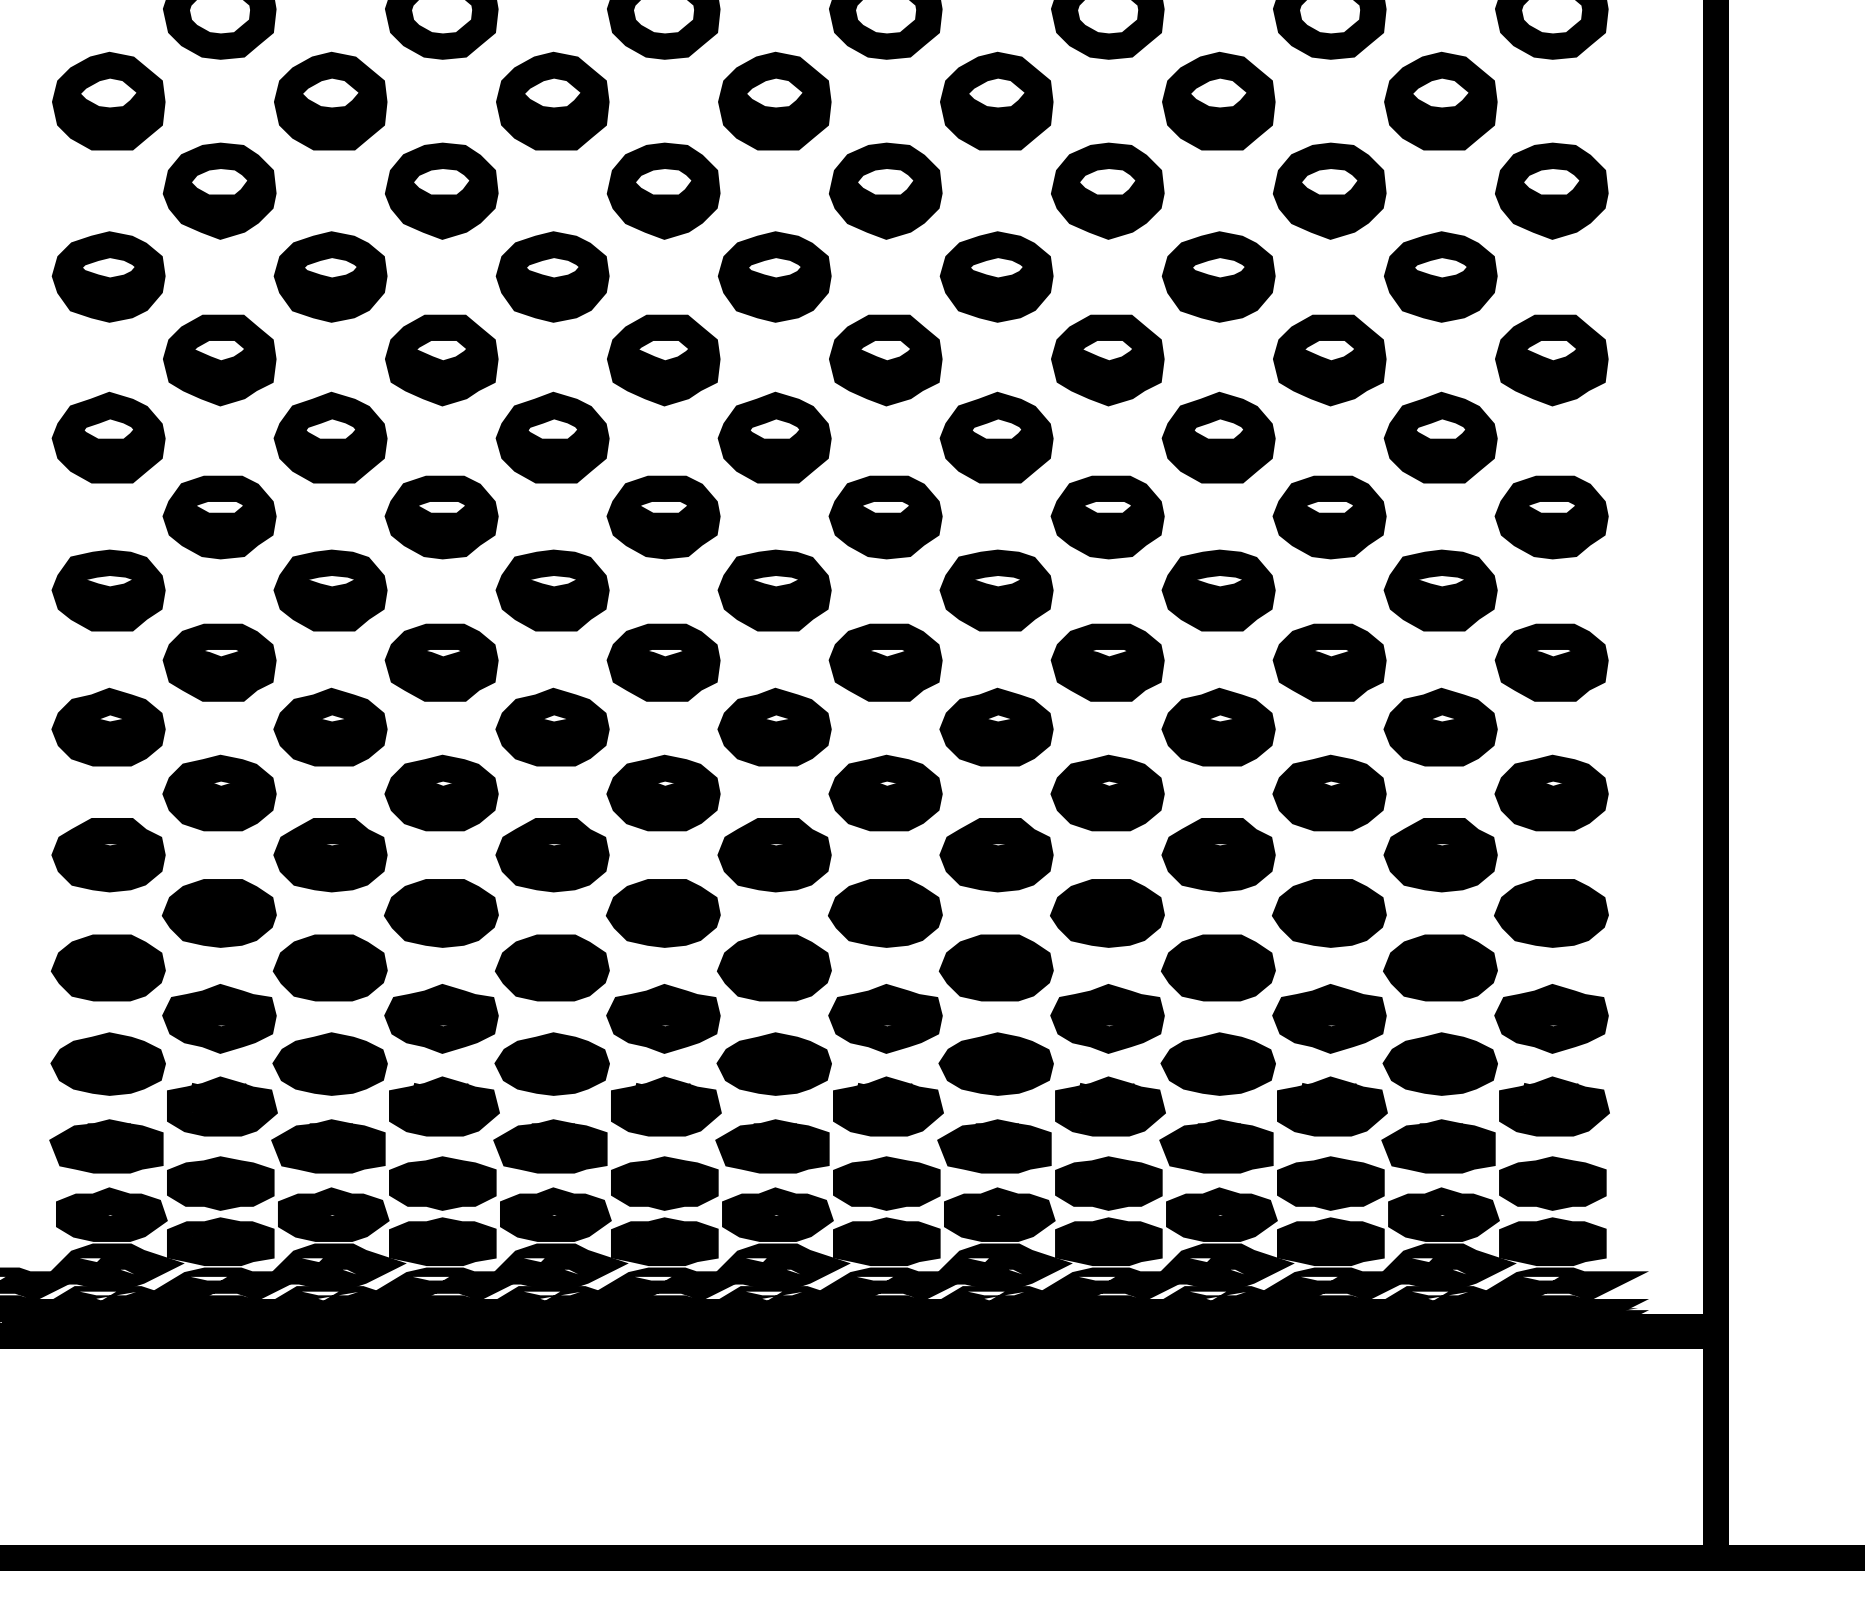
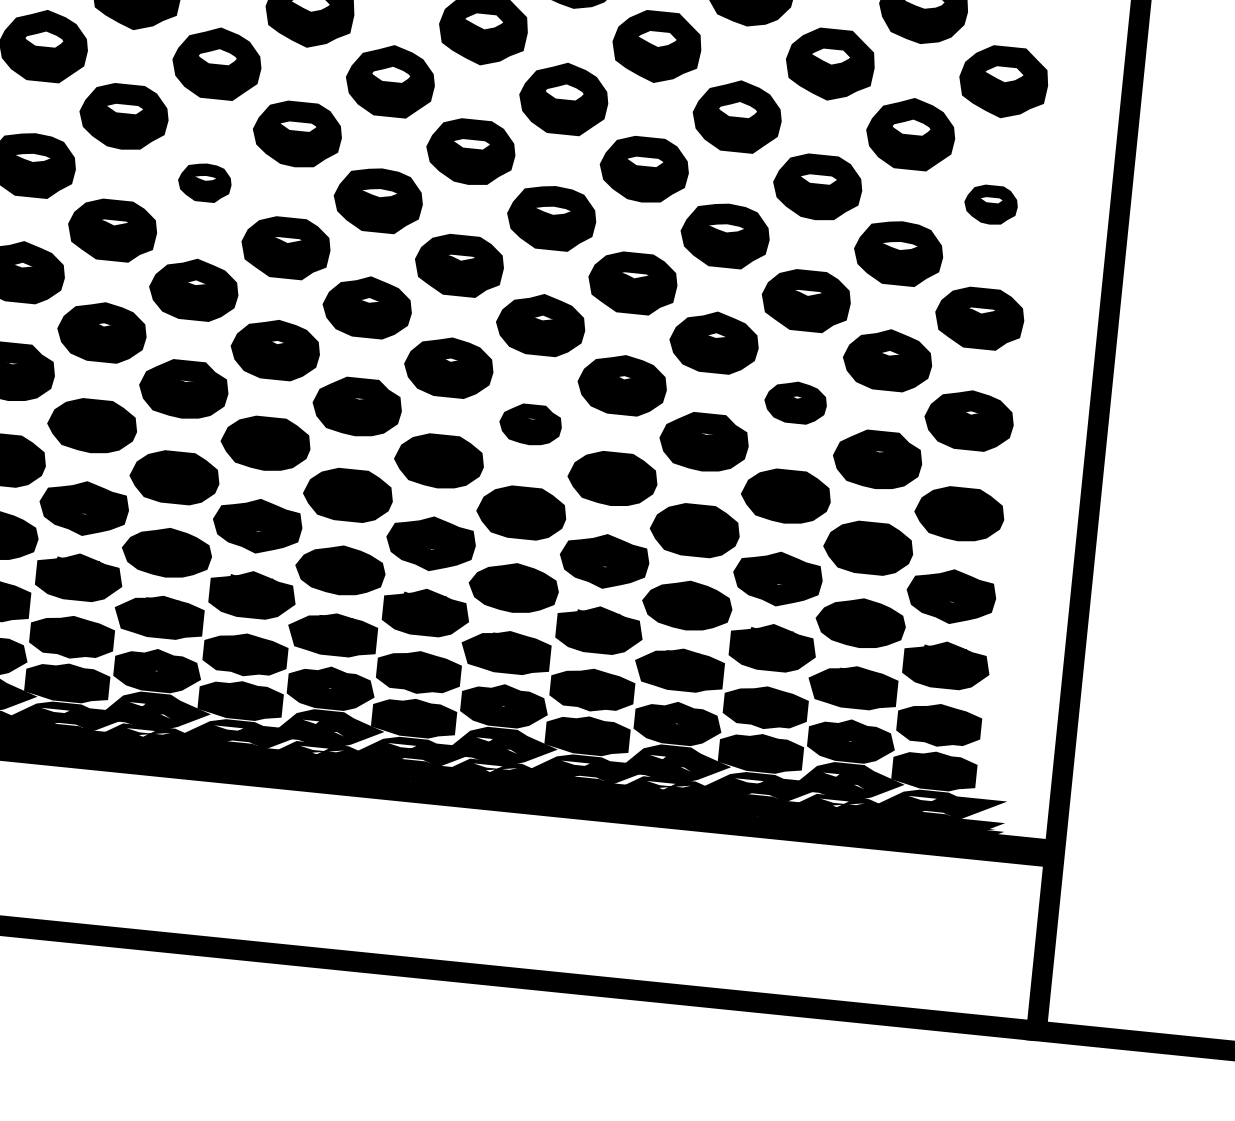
part: (1551, 517) -> (990, 204), size x0.6
part: (552, 590) -> (204, 182), size x0.6
part: (1329, 792) -> (795, 402), size x0.7
part: (996, 855) -> (530, 424), size x0.7

